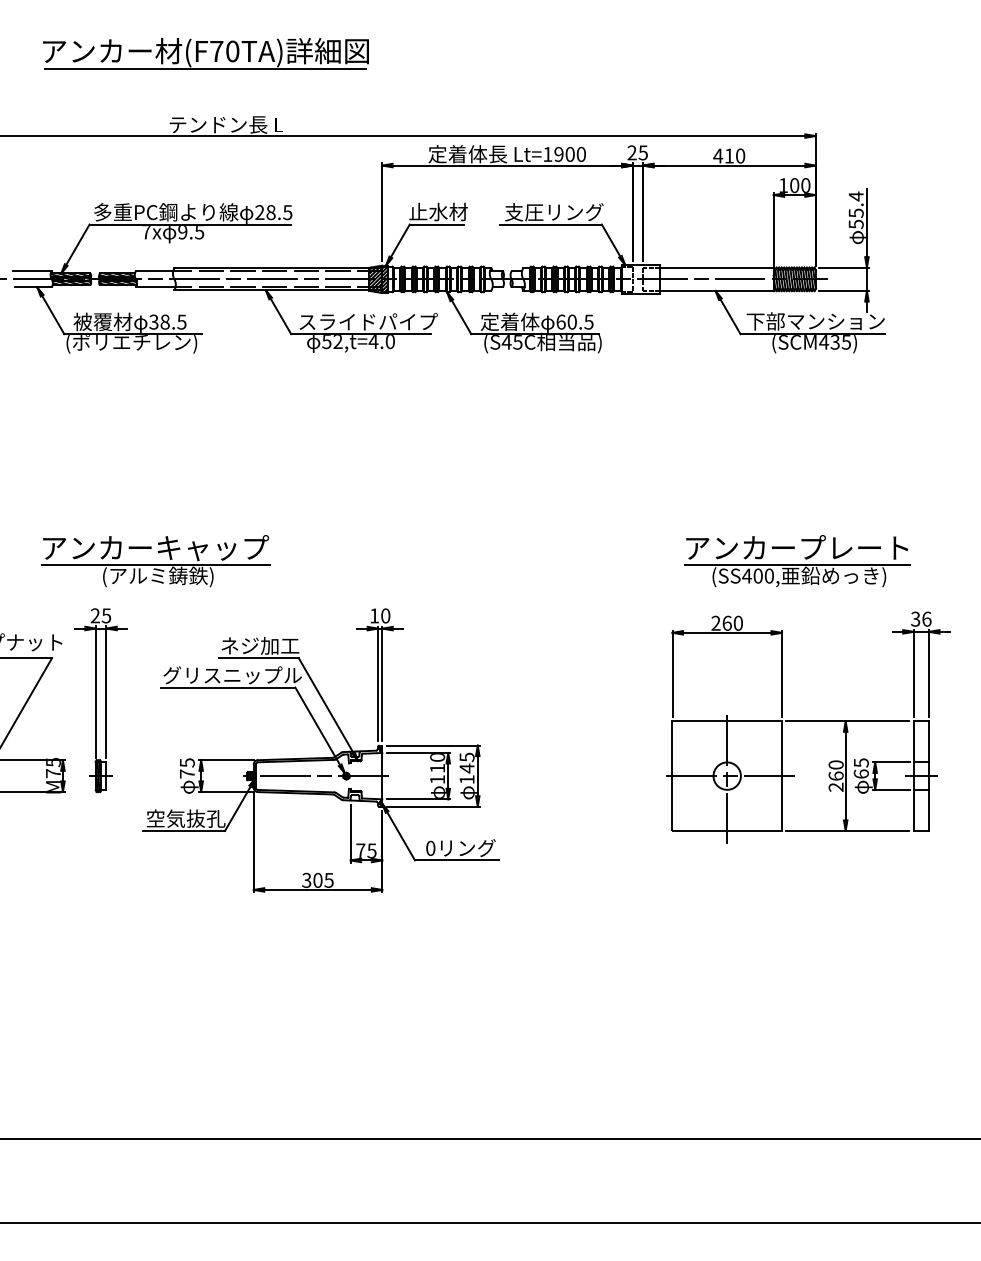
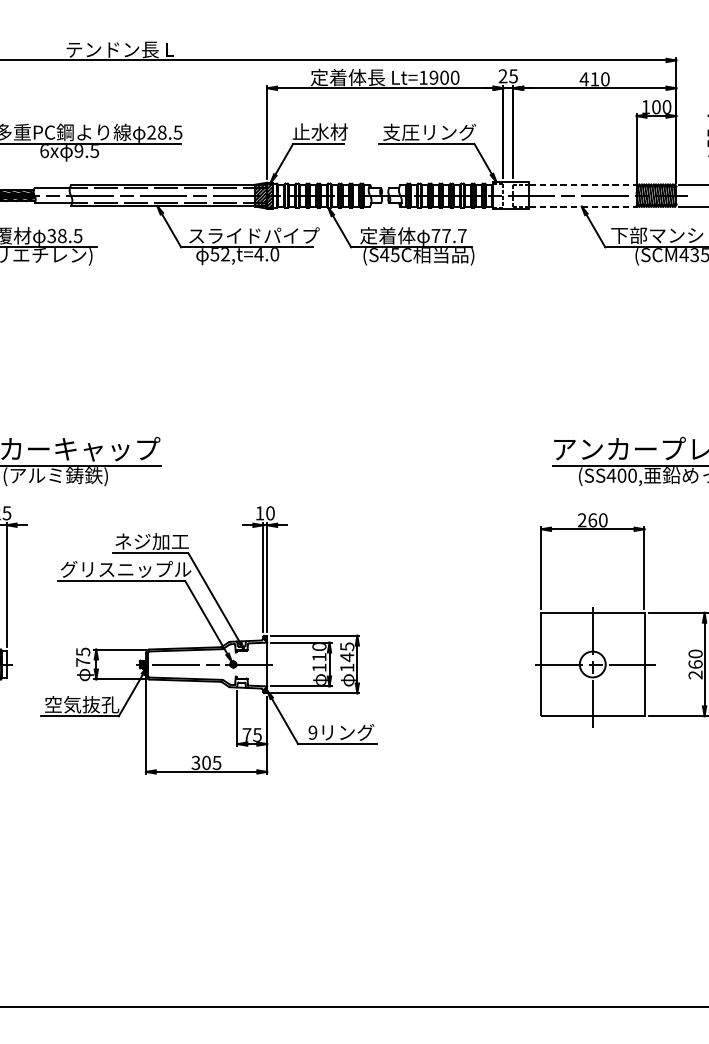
text: (146, 232) -> (44, 151), 7x -> 6x
line: (716, 267) -> (582, 184), solid -> dashed
line: (716, 291) -> (582, 207), solid -> dashed
text: (574, 321) -> (448, 235), 60.5 -> 77.7
text: (430, 848) -> (312, 732), 0 -> 9

